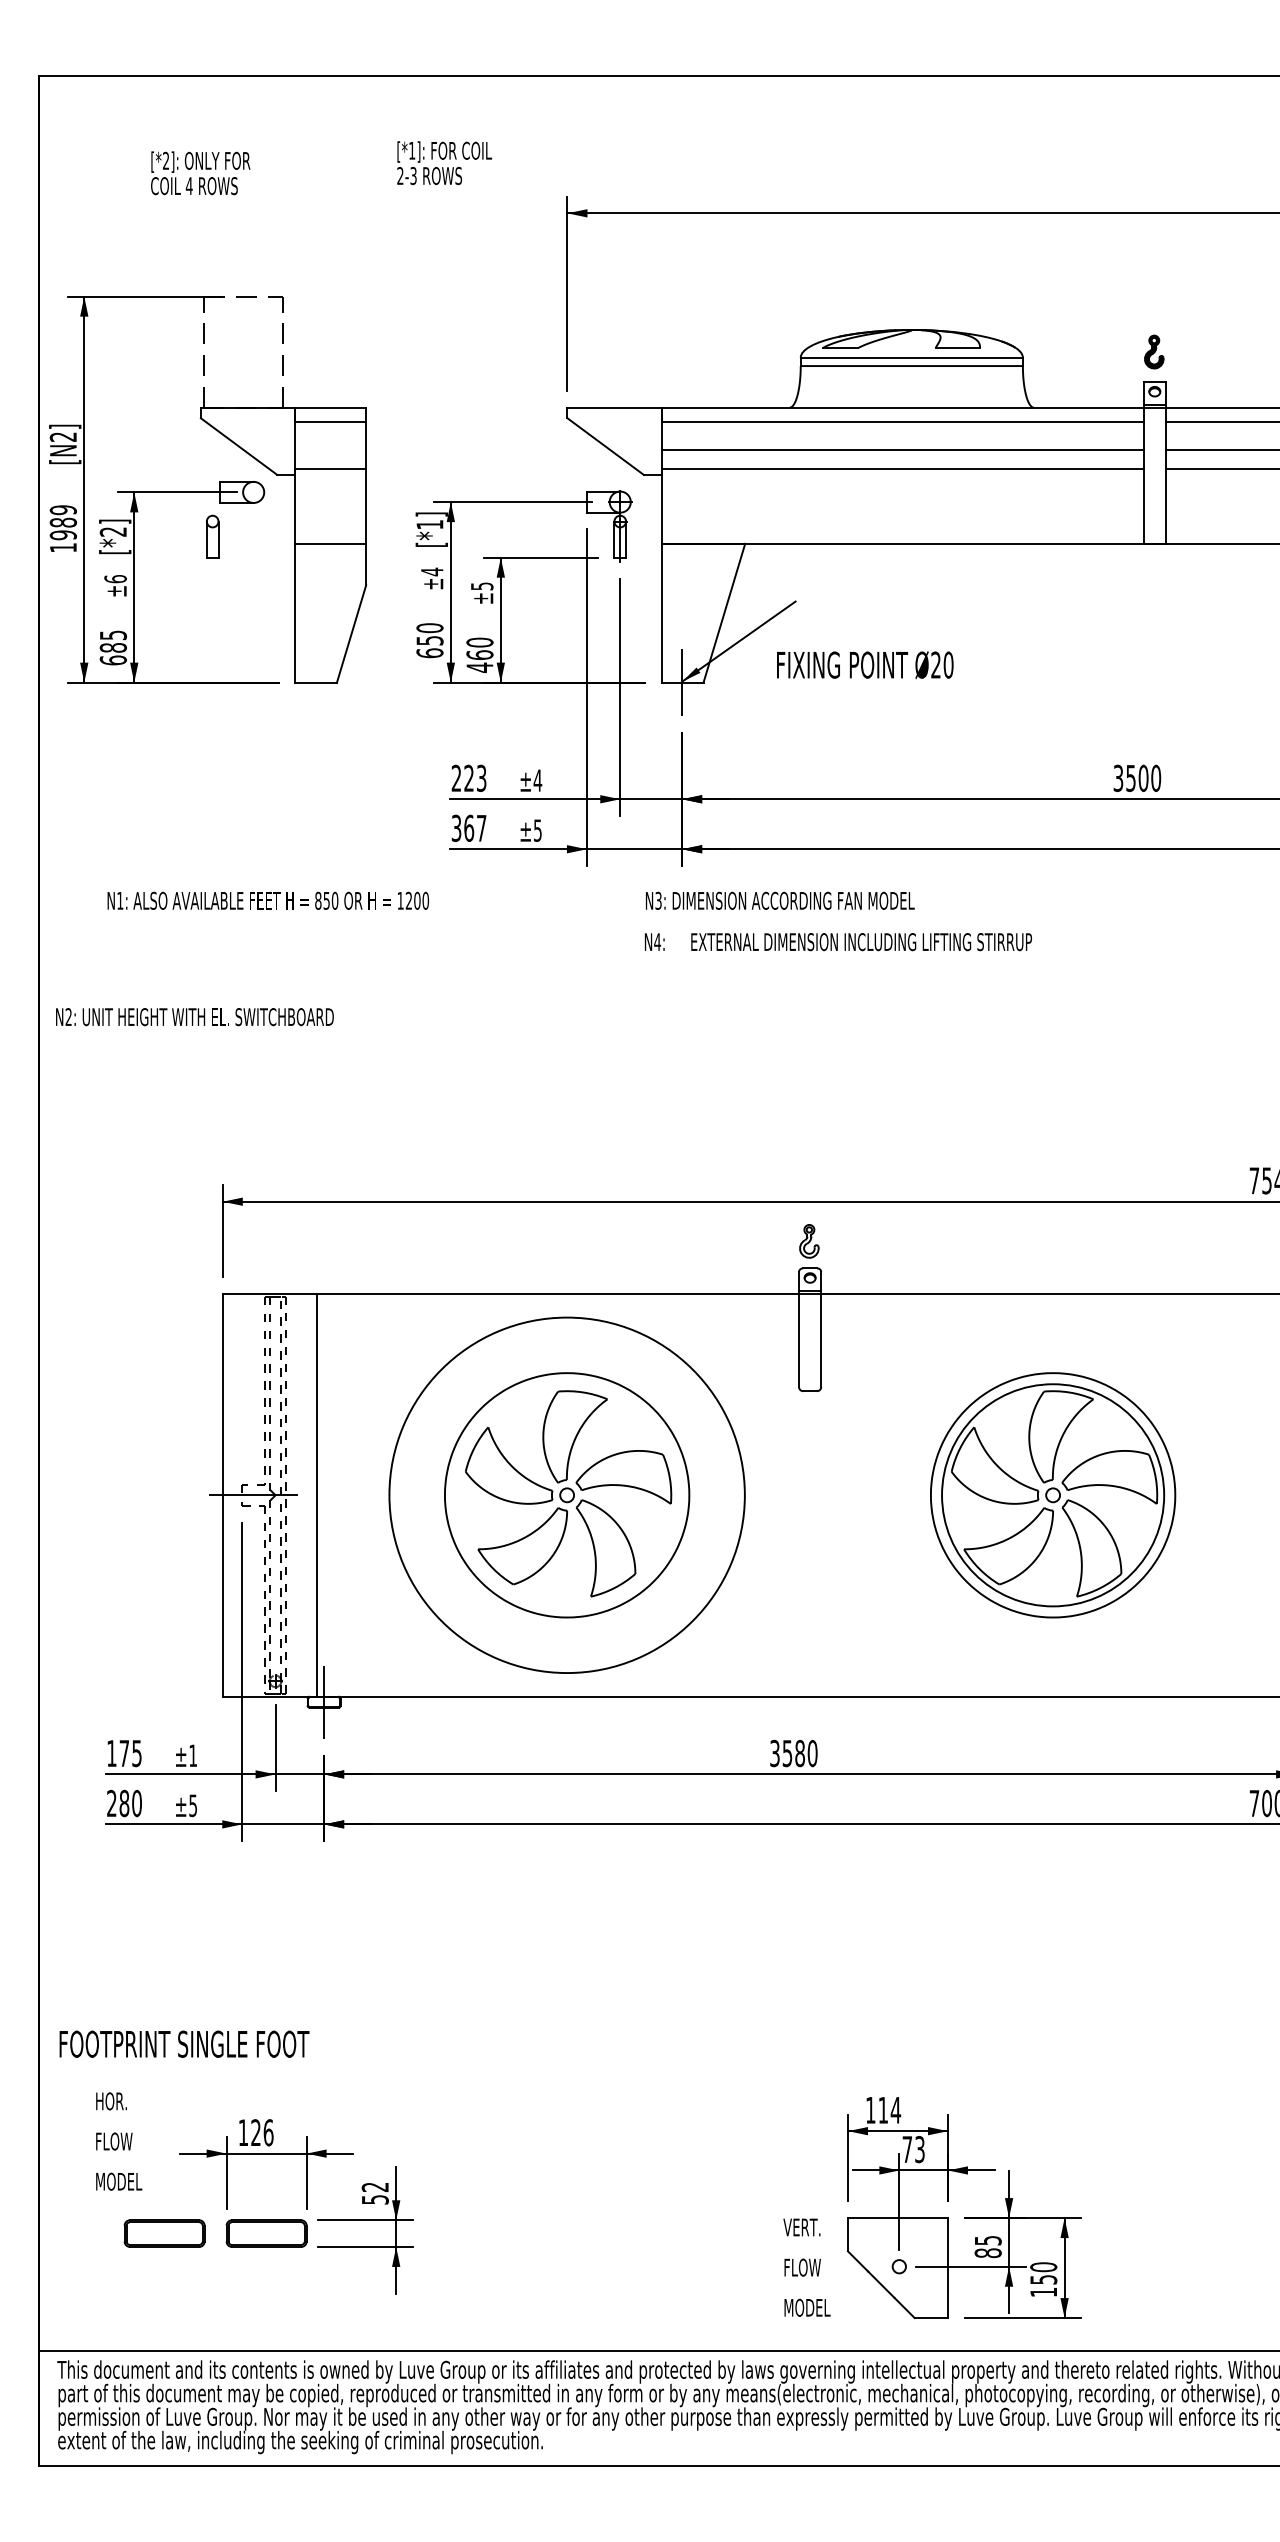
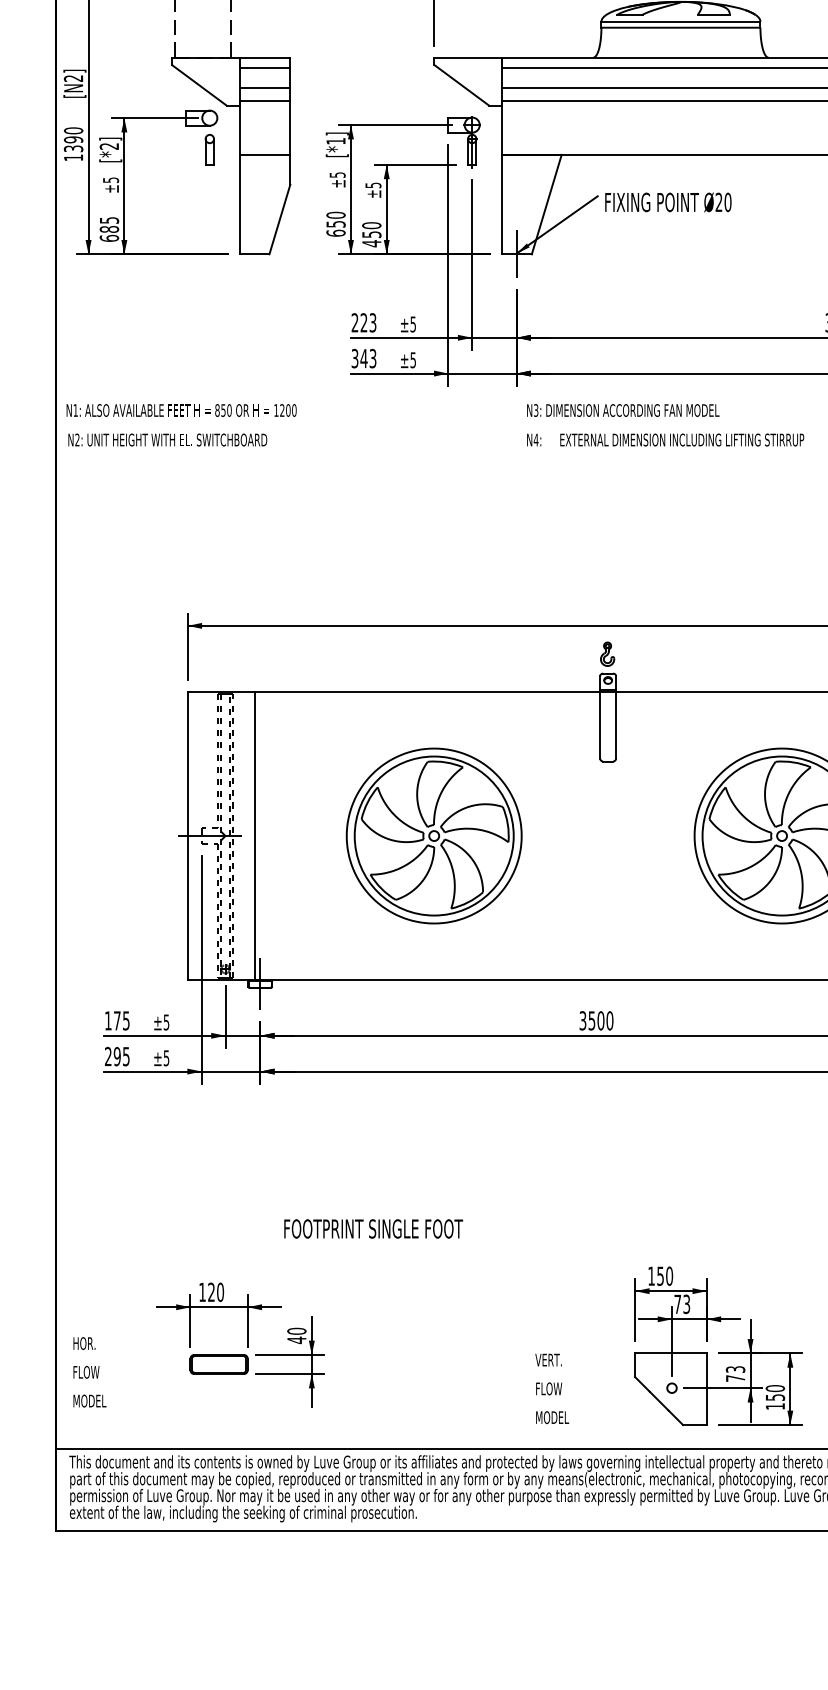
line: (330, 449) -> (264, 87), added
text: (63, 522) -> (73, 139), 1989 -> 1390
part: (212, 536) -> (209, 149), moved
text: (432, 571) -> (337, 174), ±4 -> ±5
text: (115, 579) -> (110, 180), ±6 -> ±5
text: (479, 654) -> (371, 234), 460 -> 450
text: (865, 665) -> (668, 202), moved
text: (537, 780) -> (412, 324), ±4 -> ±5
text: (474, 827) -> (367, 358), 367 -> 343
text: (267, 900) -> (181, 410), moved
text: (780, 900) -> (623, 410), moved
text: (838, 942) -> (665, 440), moved
text: (194, 1017) -> (167, 440), moved
circle: (567, 1495) -> (434, 836), size x0.62
text: (800, 1753) -> (601, 1020), 3580 -> 3500
text: (192, 1755) -> (166, 1022), ±1 -> ±5
text: (130, 1803) -> (121, 1056), 280 -> 295
text: (184, 2043) -> (373, 1228), moved
text: (889, 2109) -> (664, 1275), 114 -> 150
text: (268, 2132) -> (220, 1292), 126 -> 120
text: (119, 2141) -> (90, 1372), moved
text: (374, 2193) -> (296, 1335), 52 -> 40
part: (164, 2233) -> (146, 1364), removed
text: (987, 2247) -> (735, 1374), 85 -> 73
text: (806, 2267) -> (551, 1388), moved

